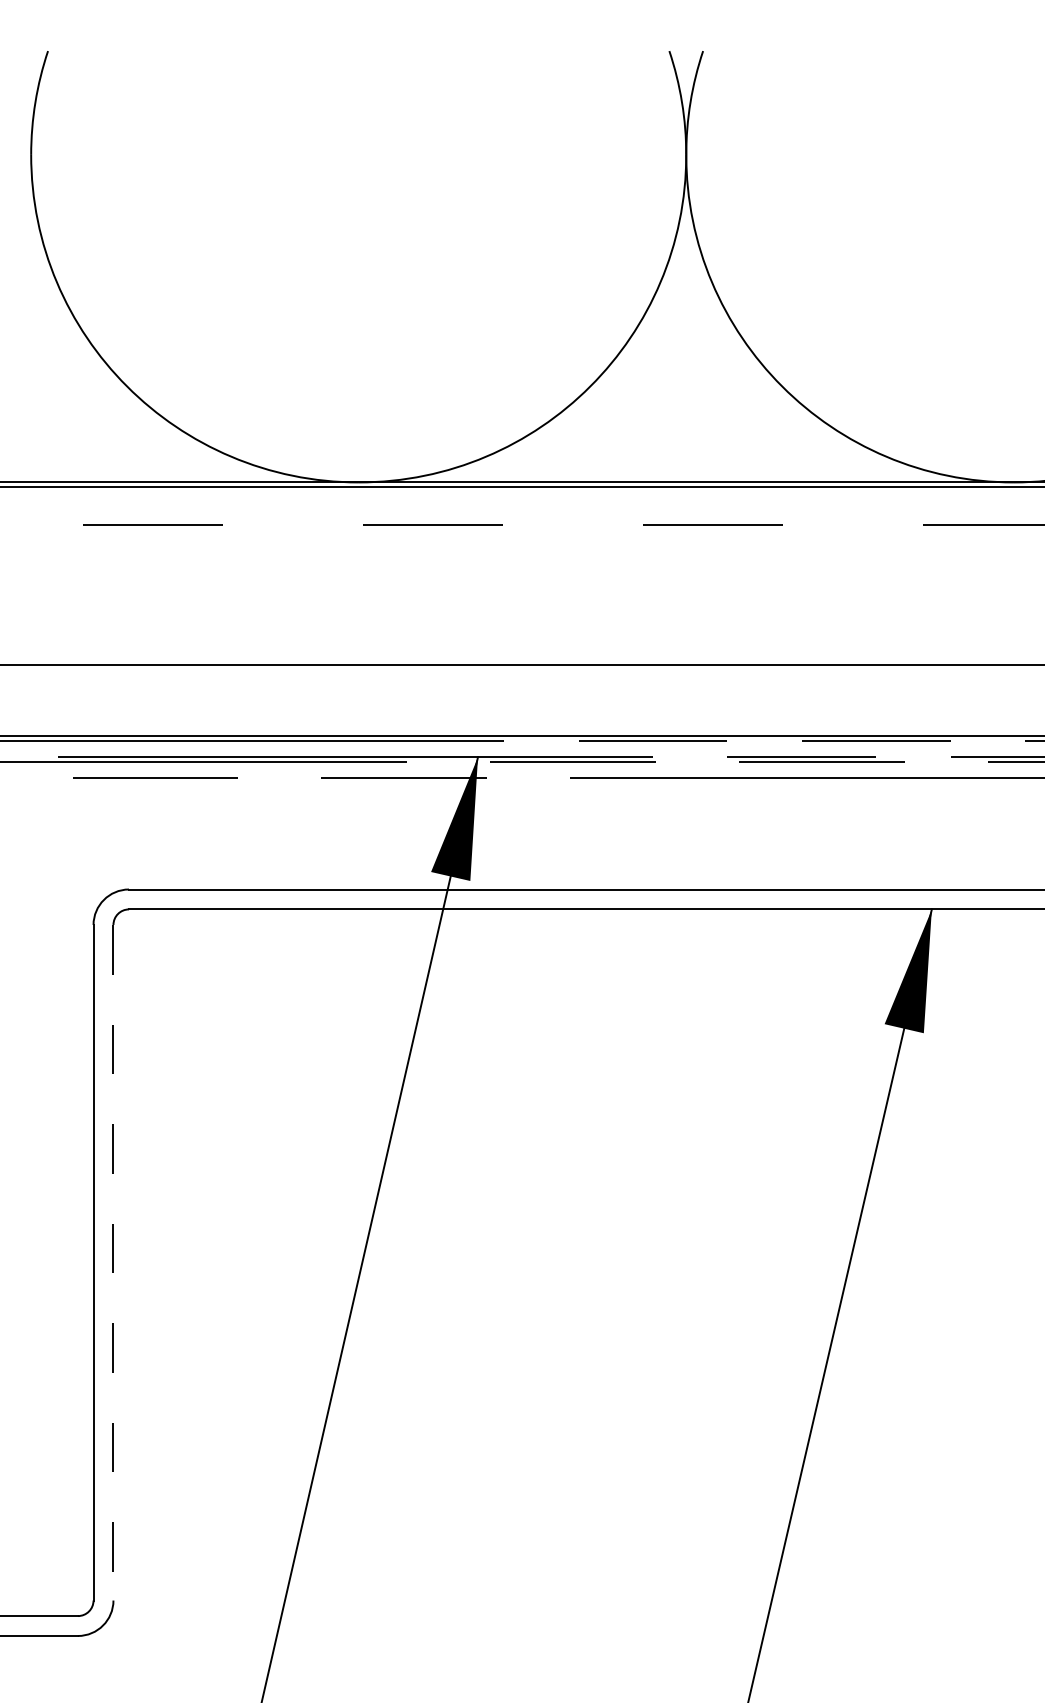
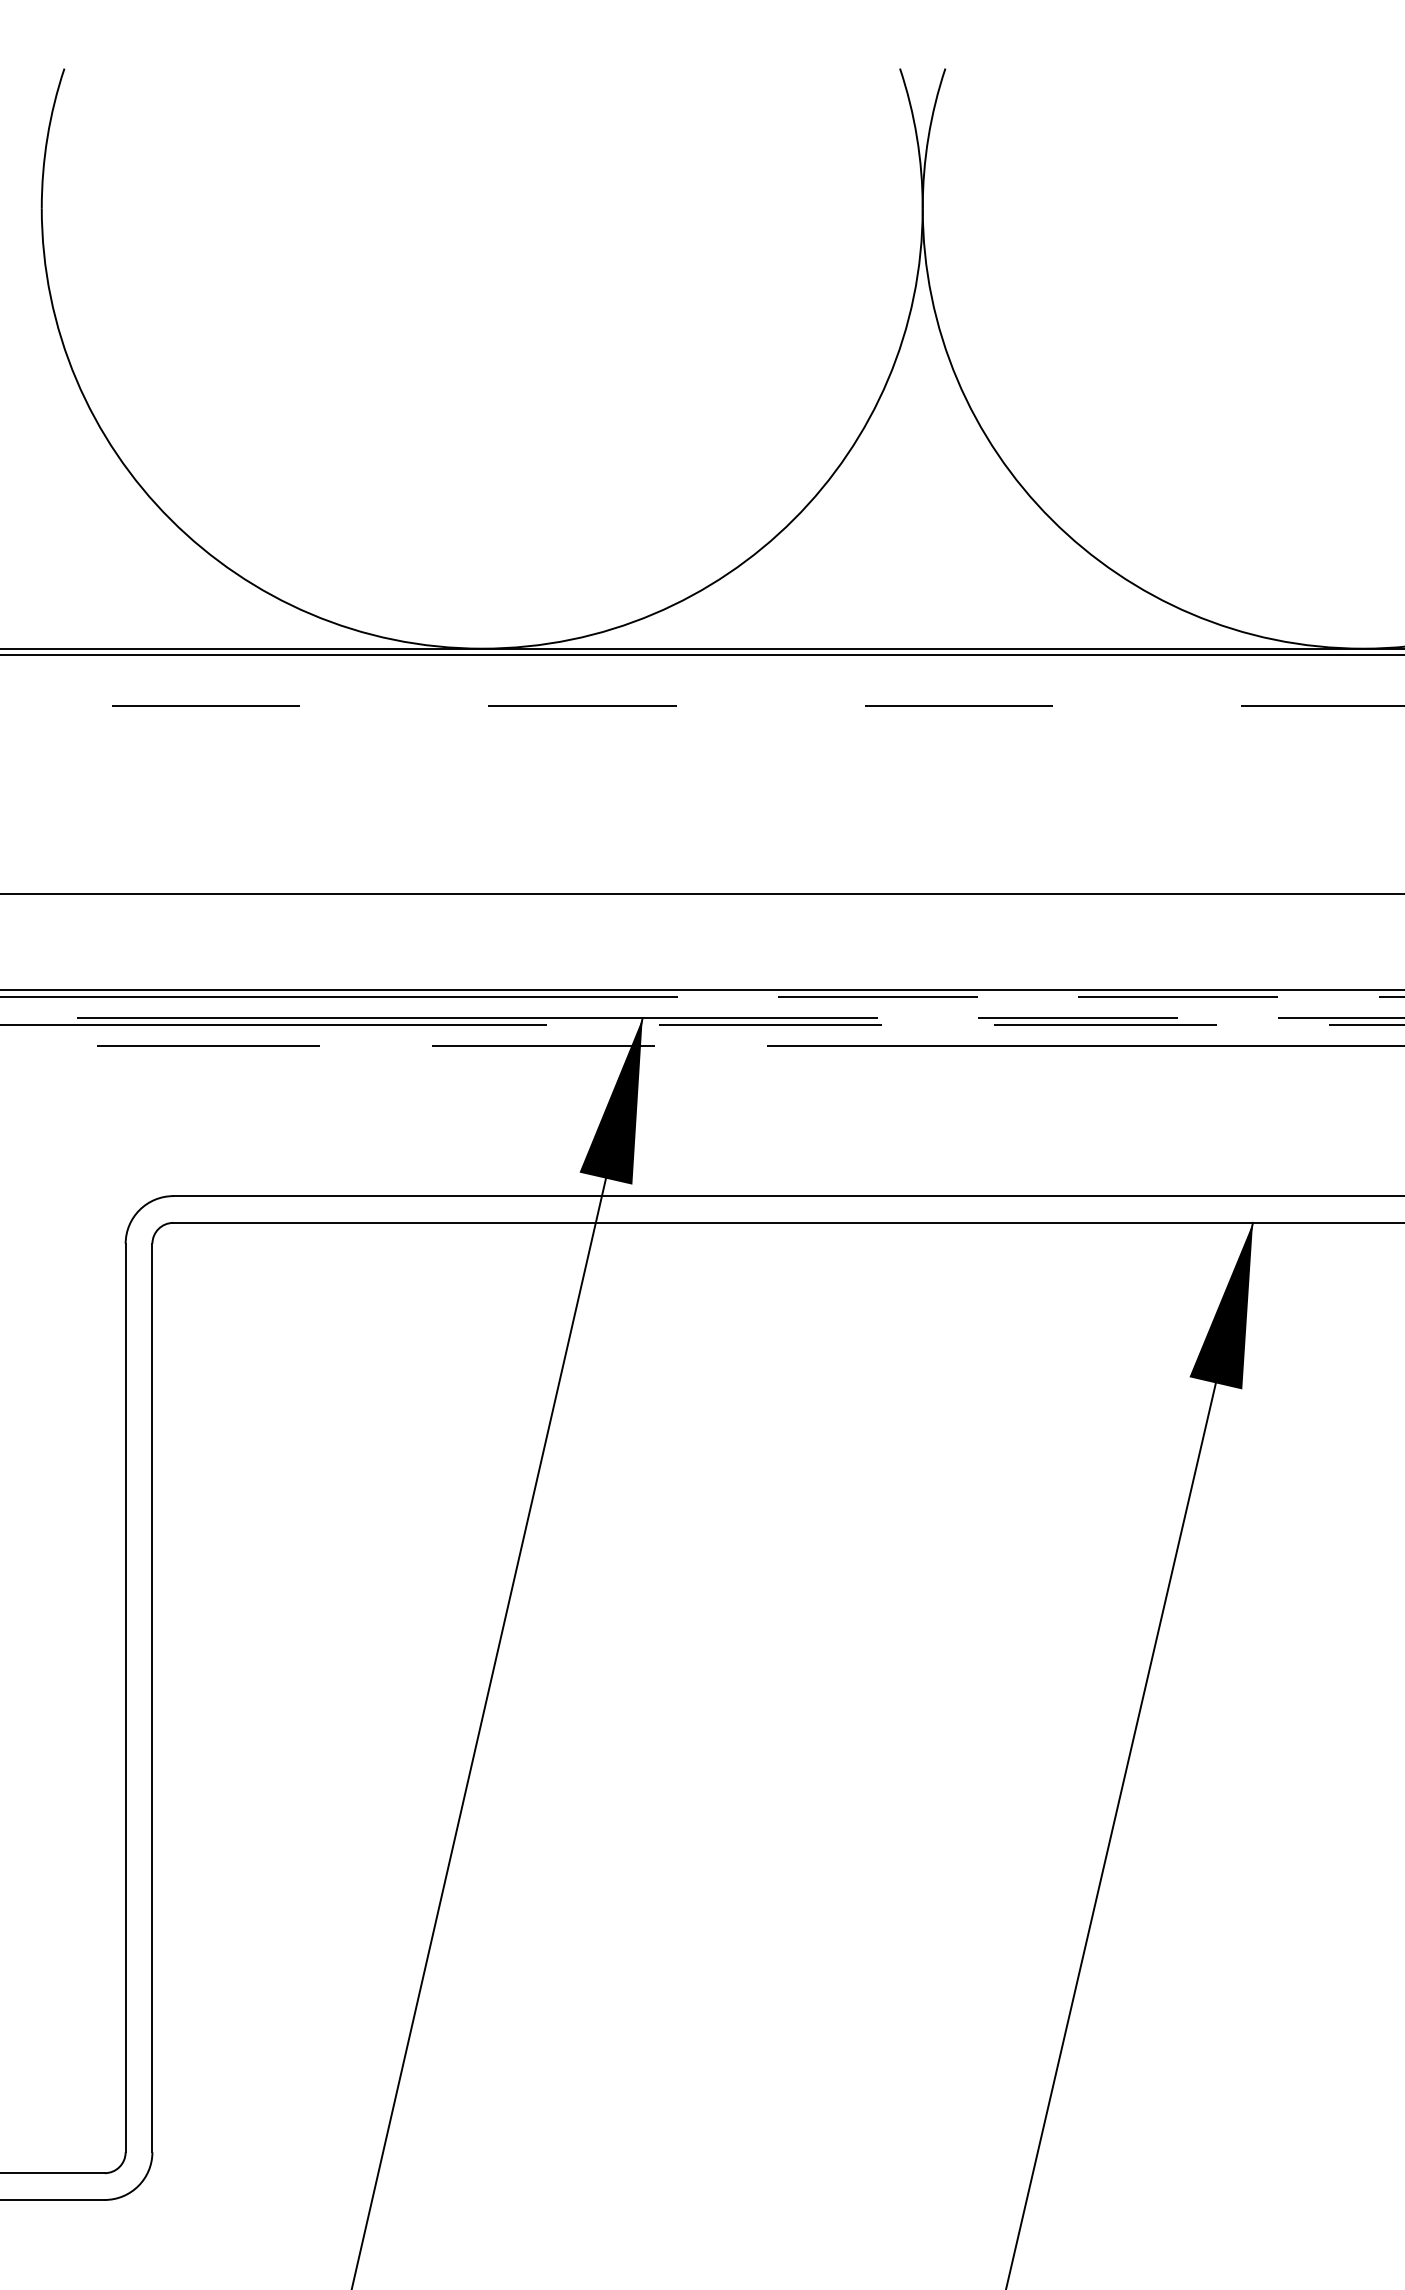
line: (113, 1262) -> (152, 1697), dashed -> solid

